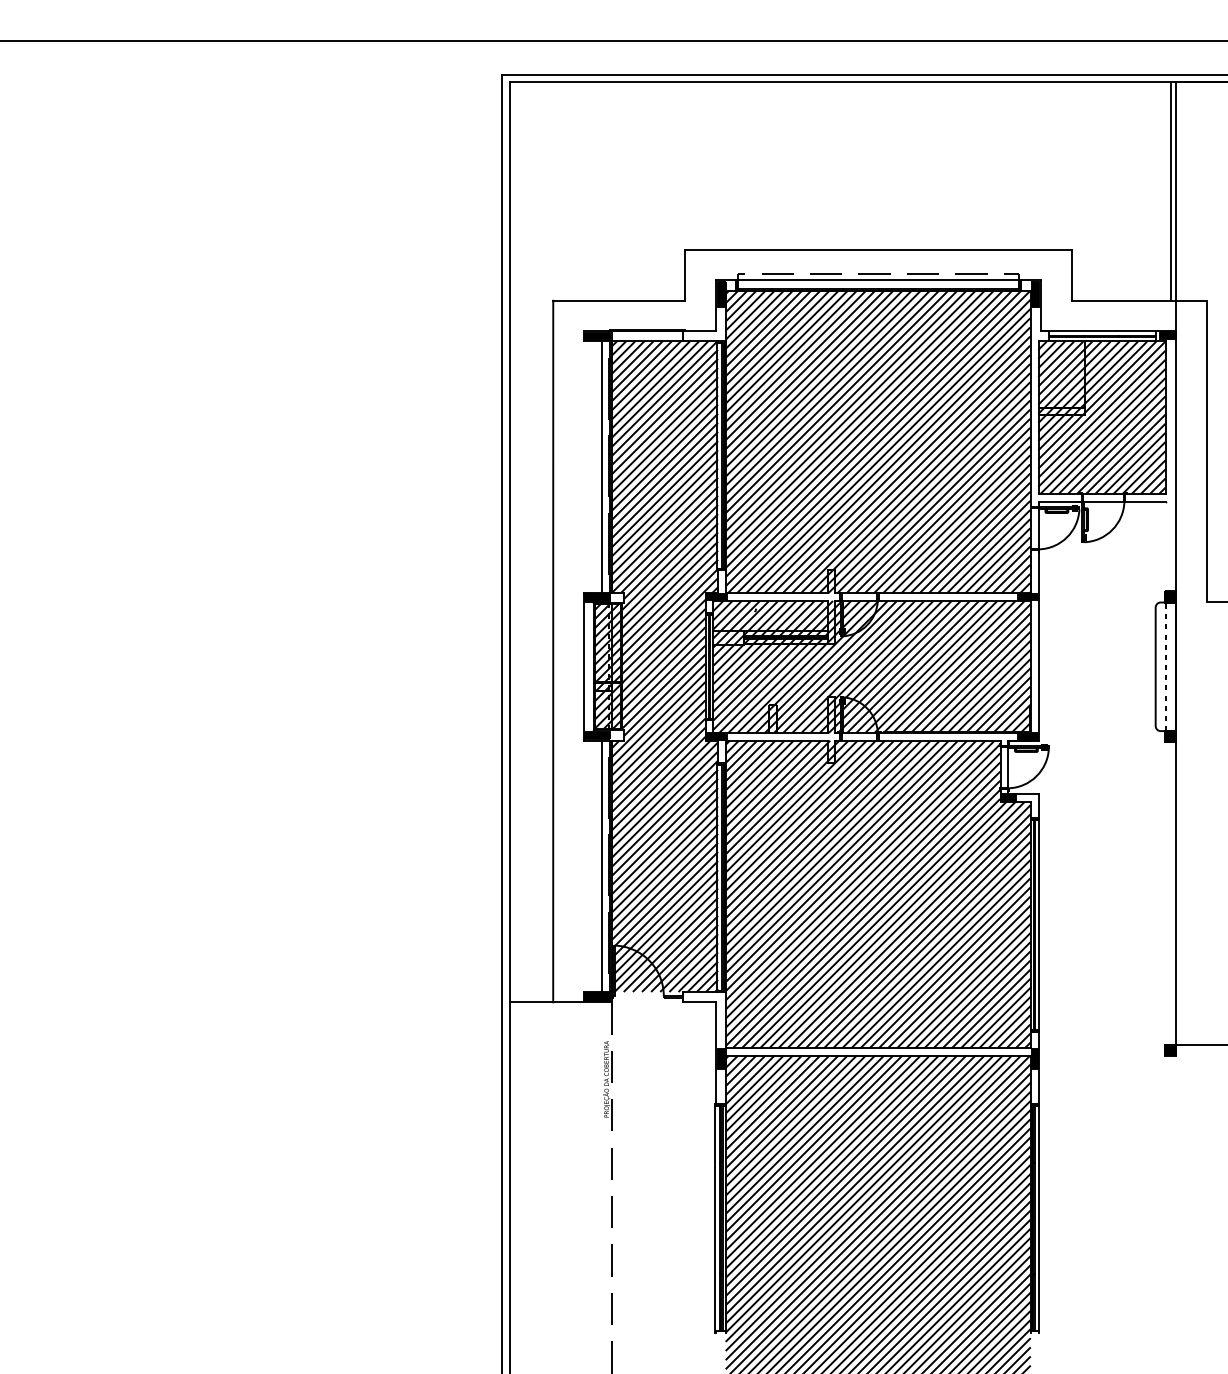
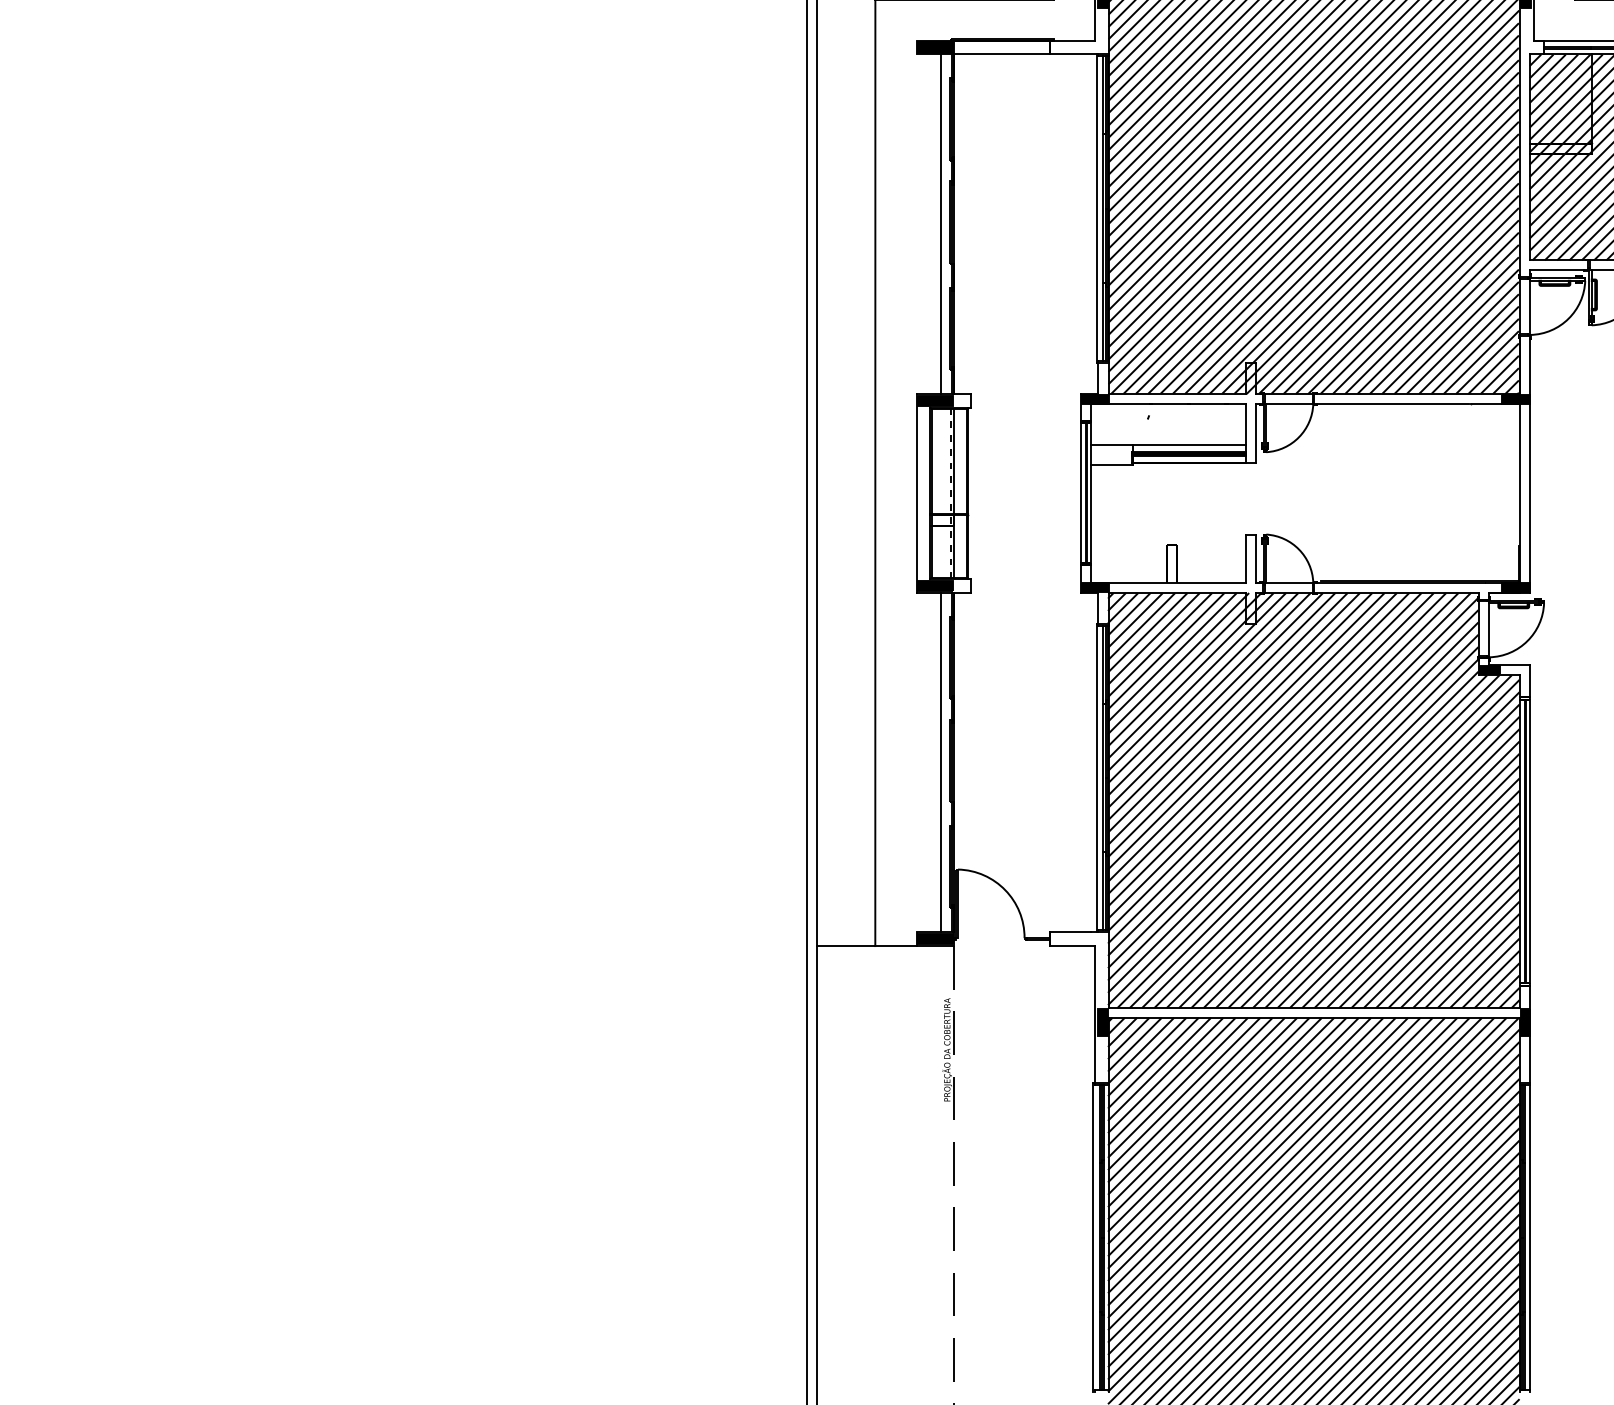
hatch: (655, 666) -> (1013, 492), removed
hatch: (872, 666) -> (1306, 492), removed

